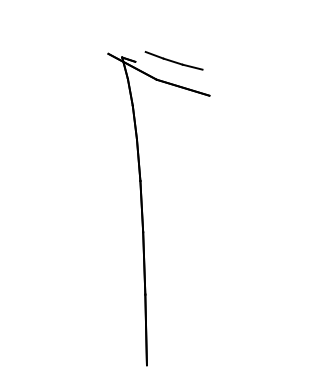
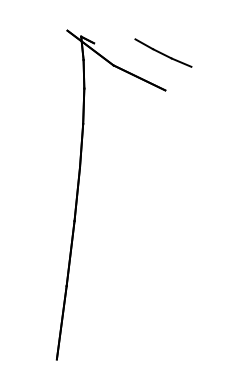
part: (173, 60) -> (162, 52), moved

